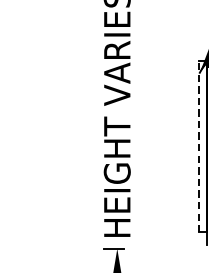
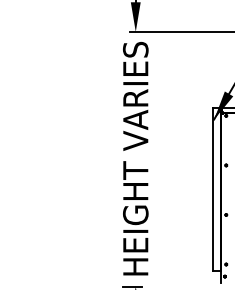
line: (199, 146) -> (213, 189), dashed -> solid

